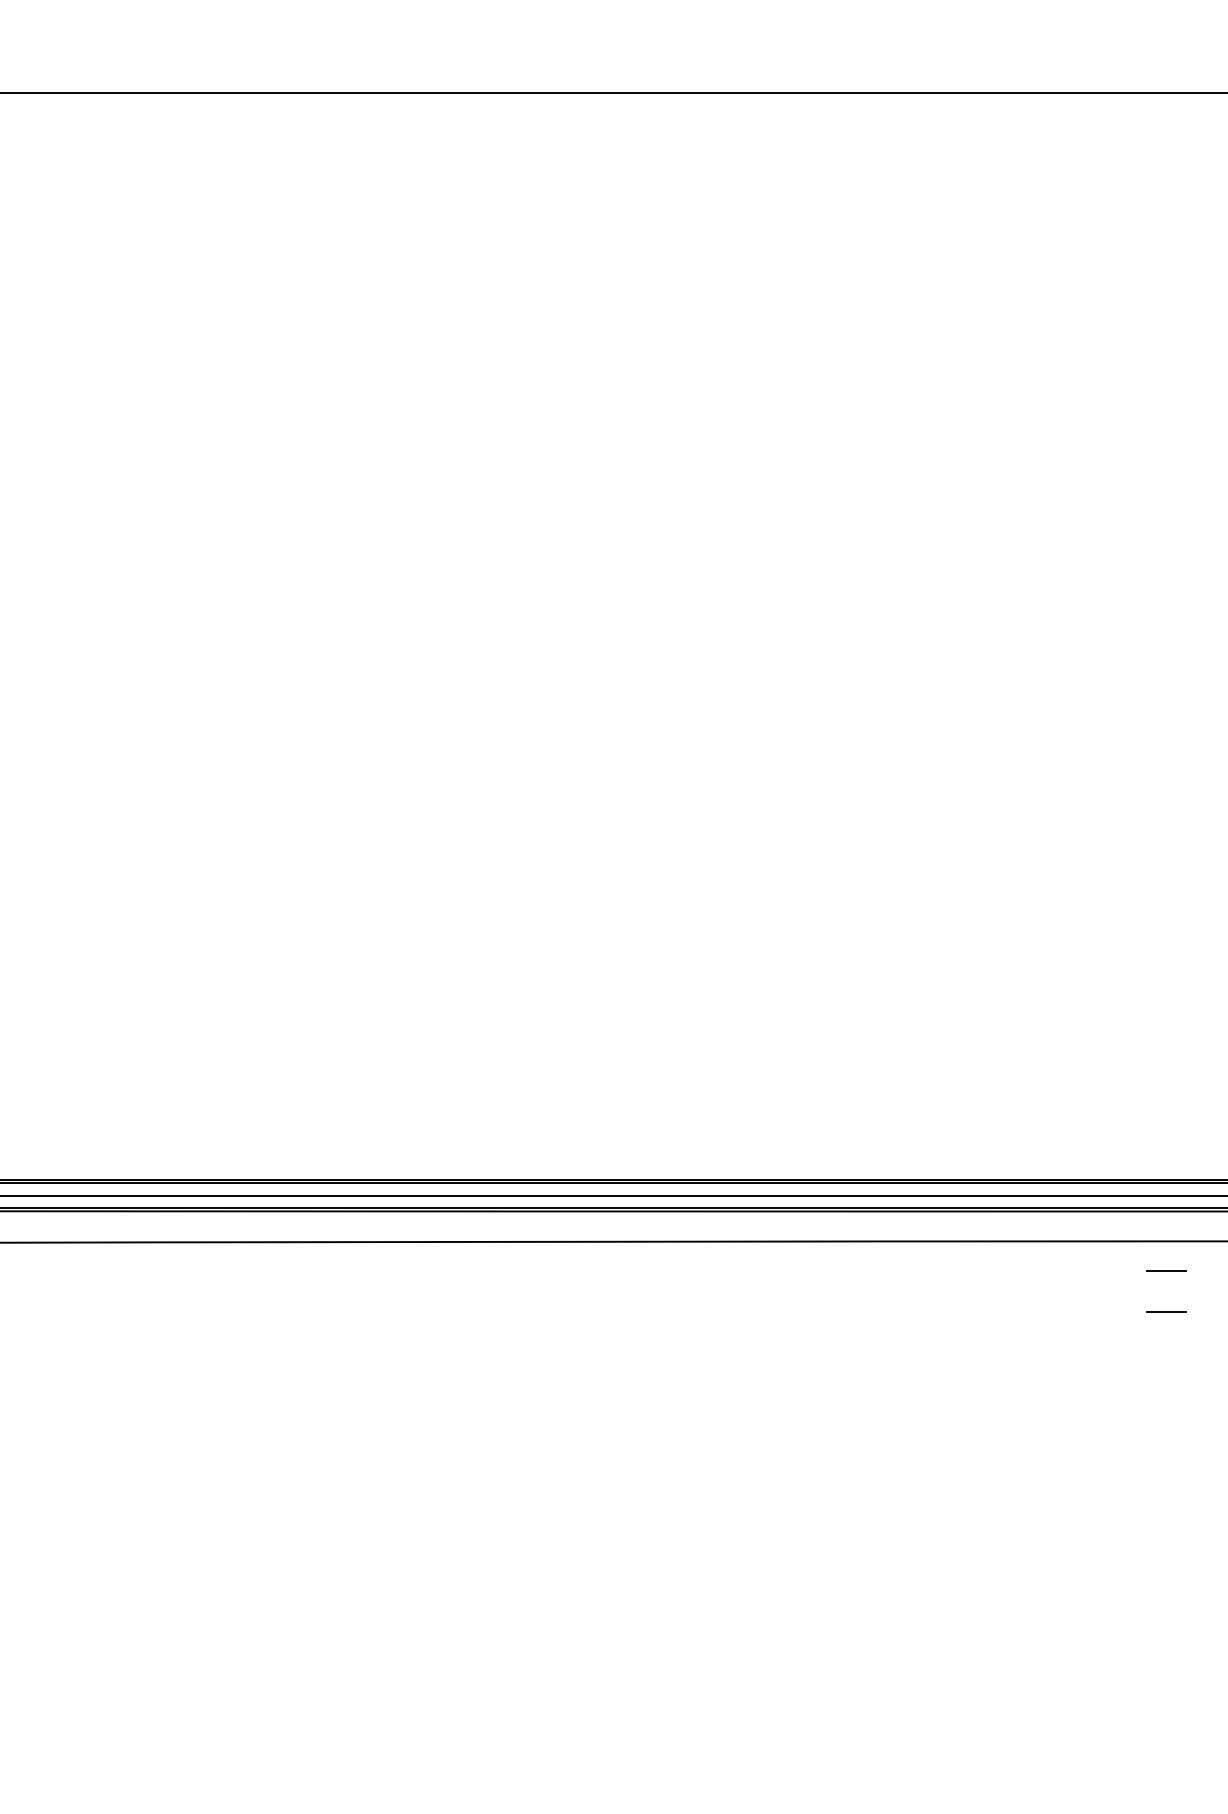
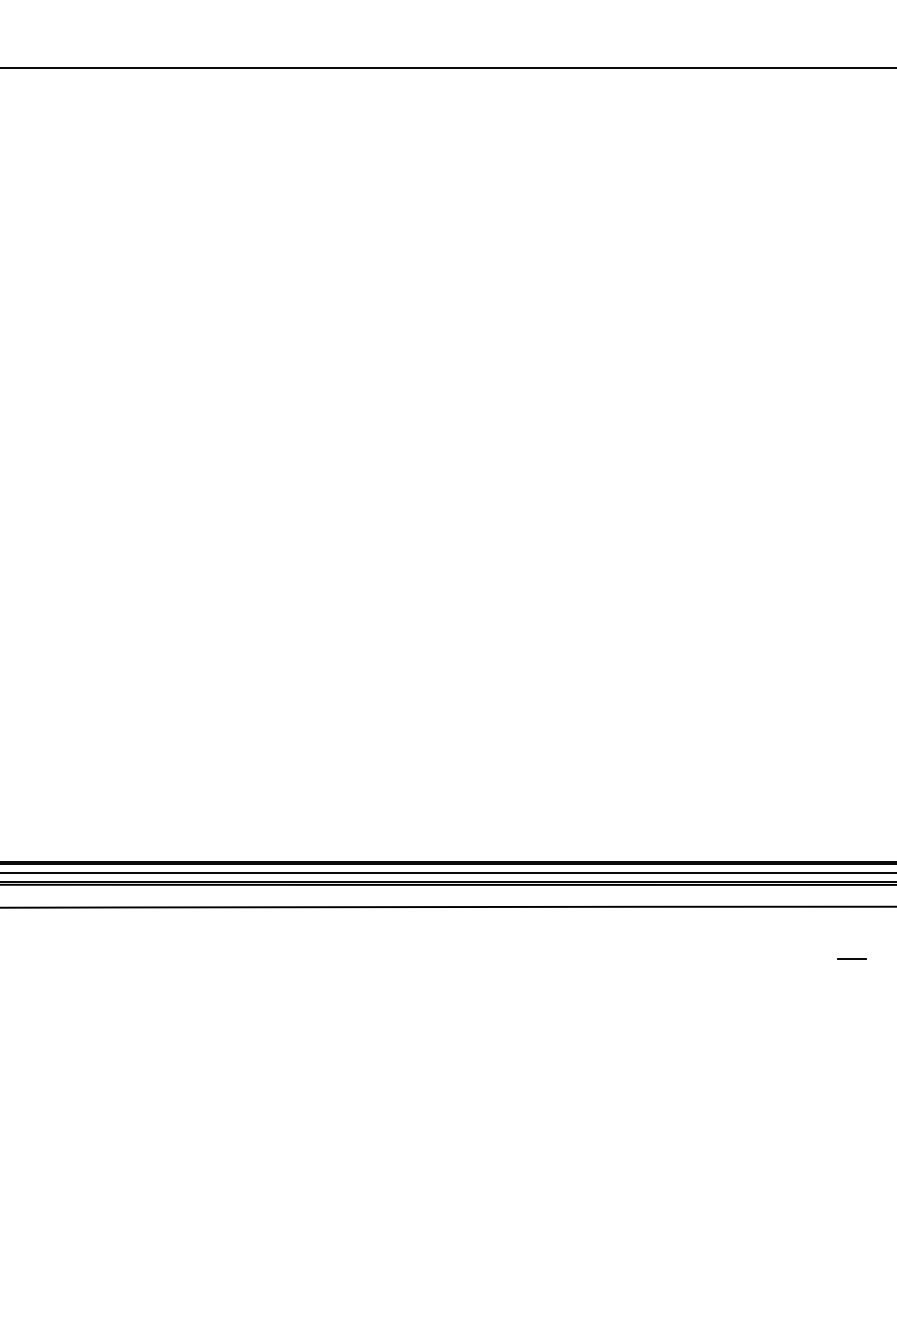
line: (1165, 1271) -> (851, 928), removed

